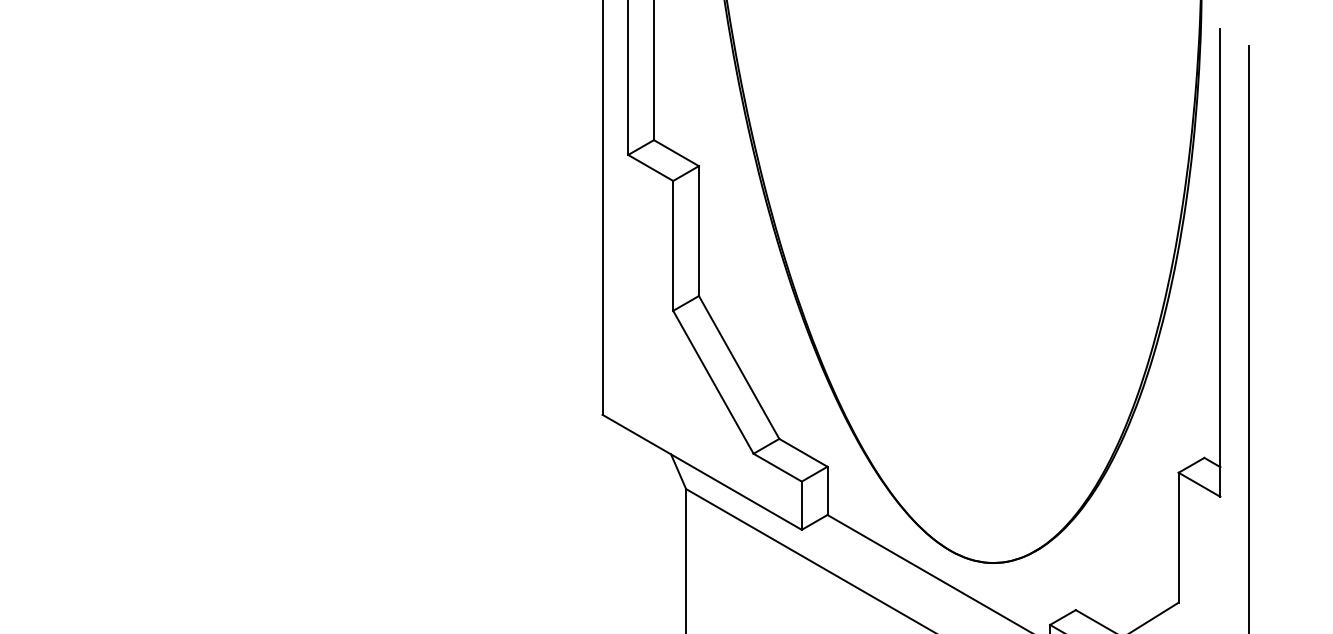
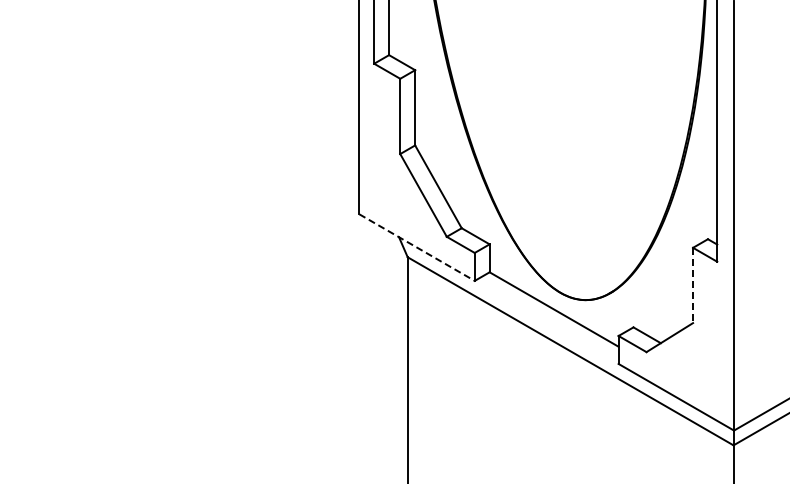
line: (702, 472) -> (417, 247), solid -> dashed
line: (1179, 537) -> (693, 285), solid -> dashed

